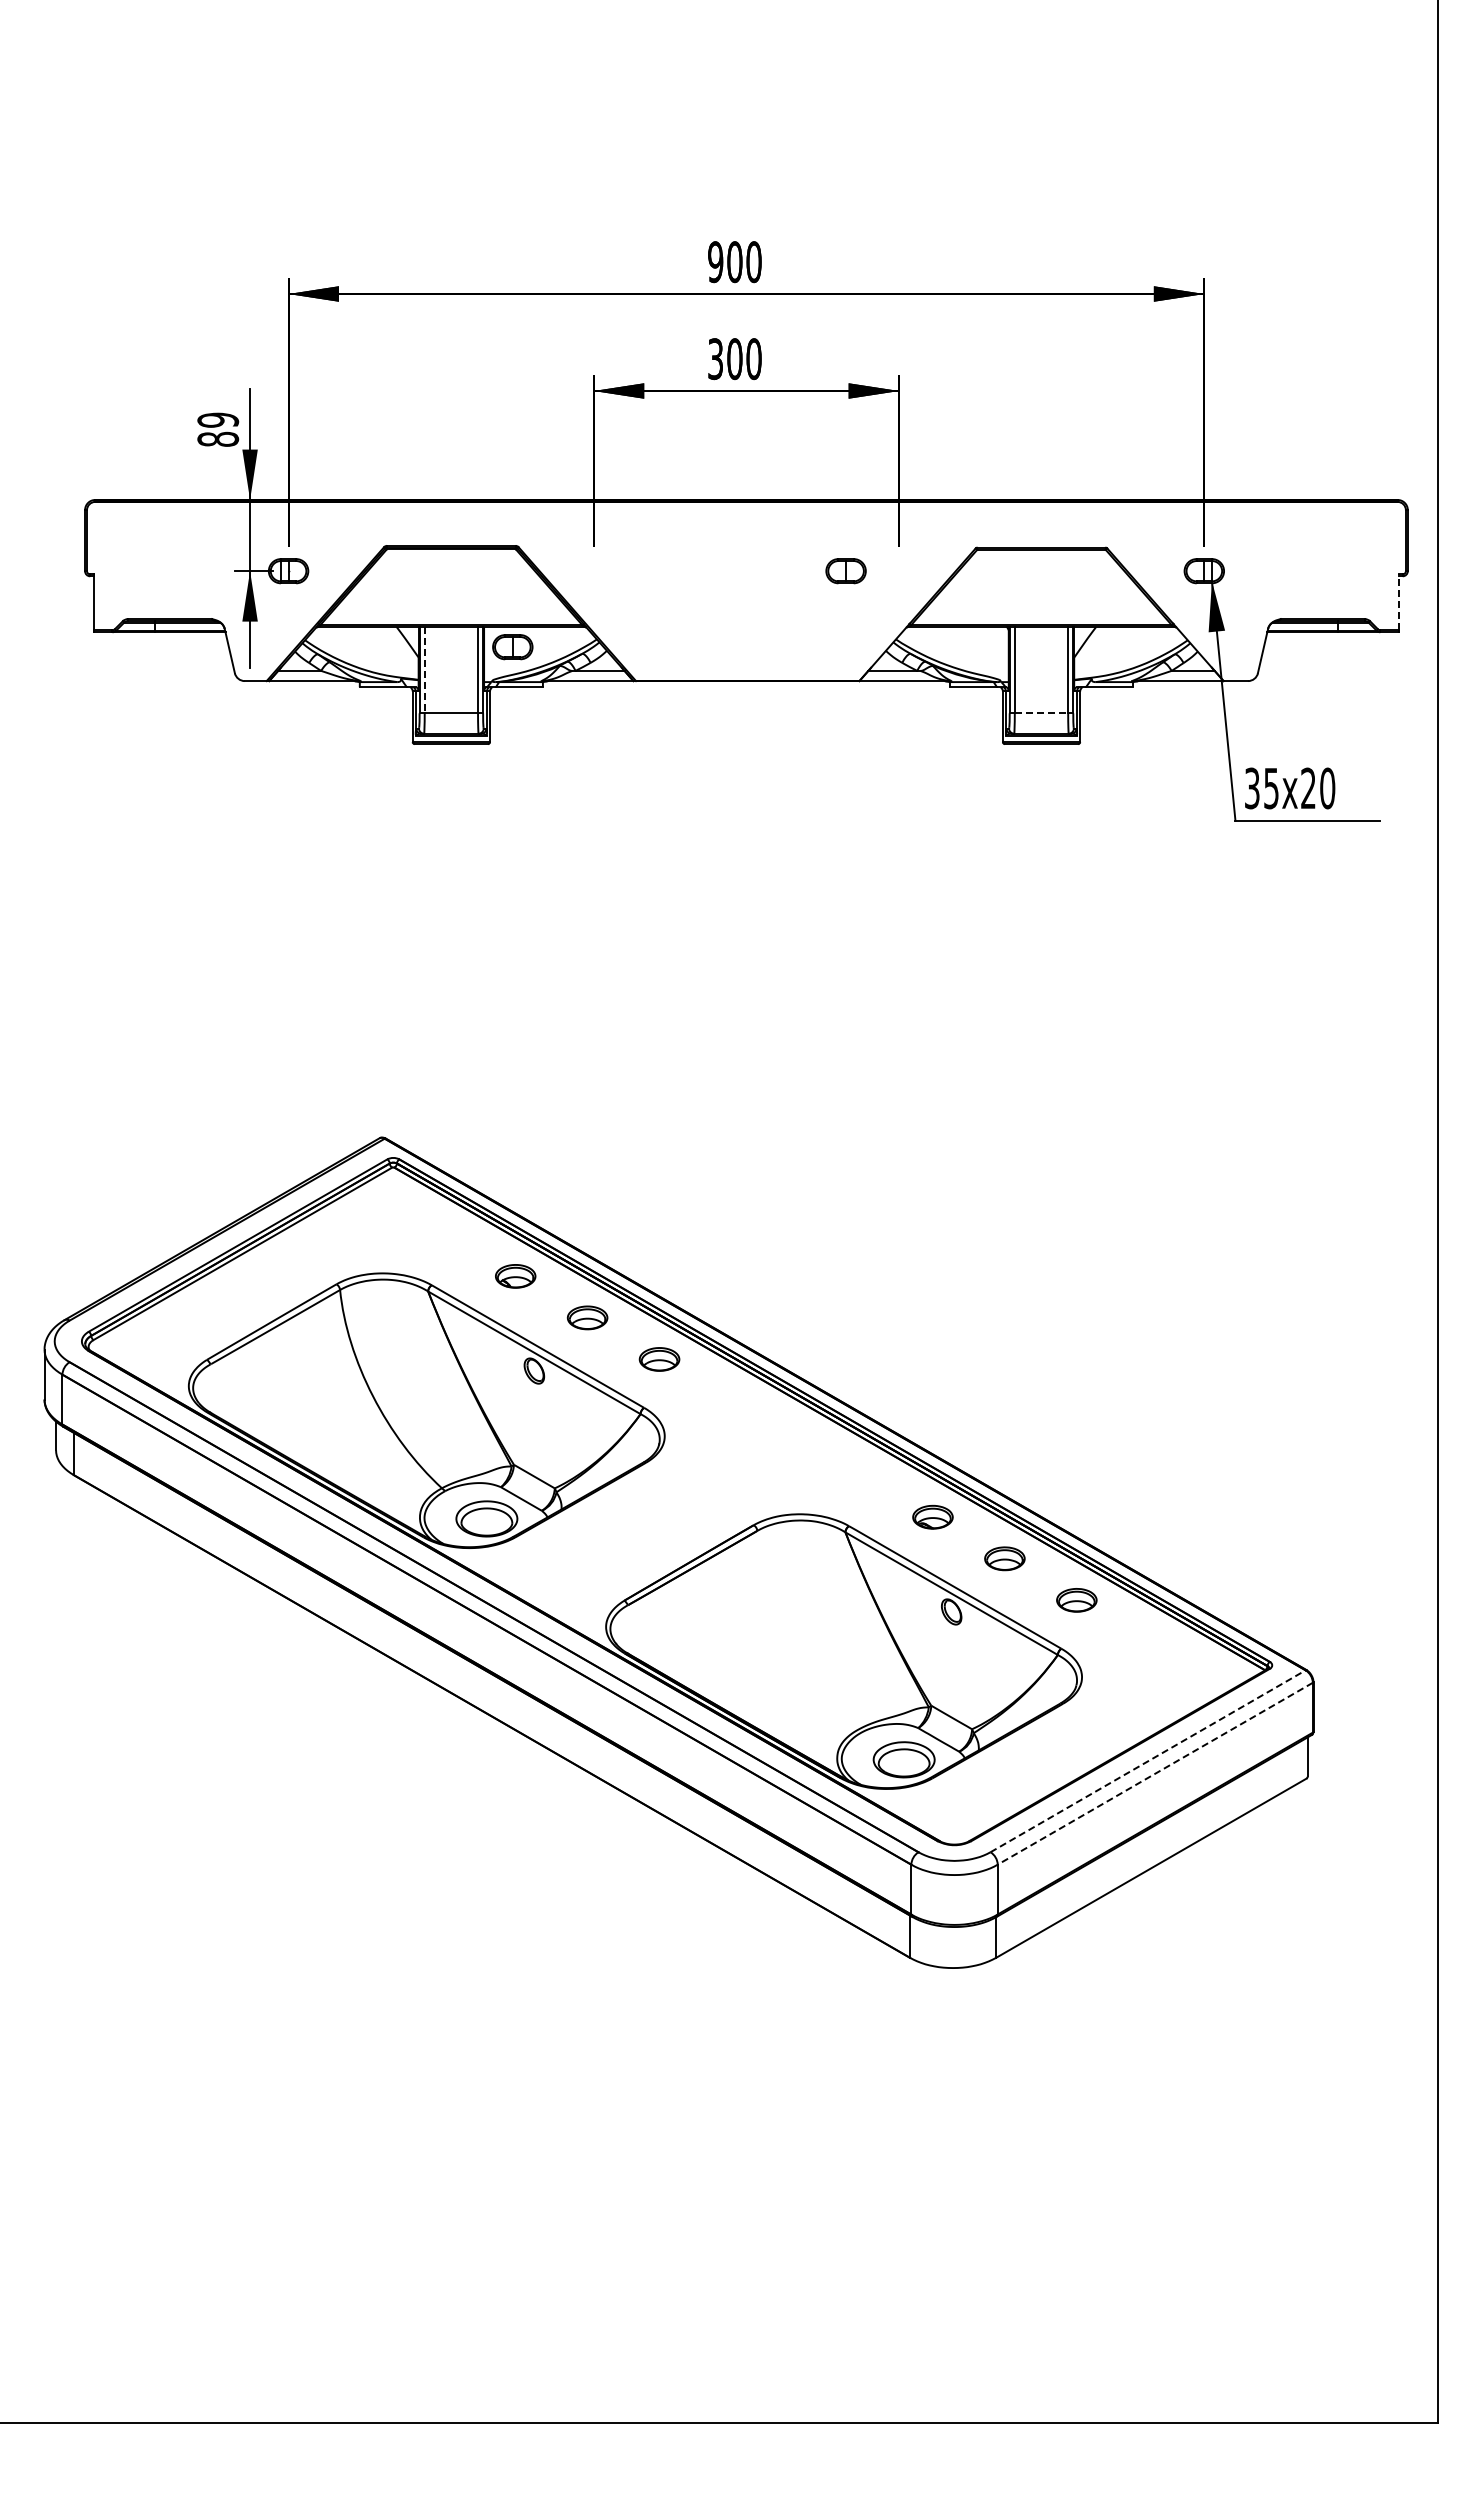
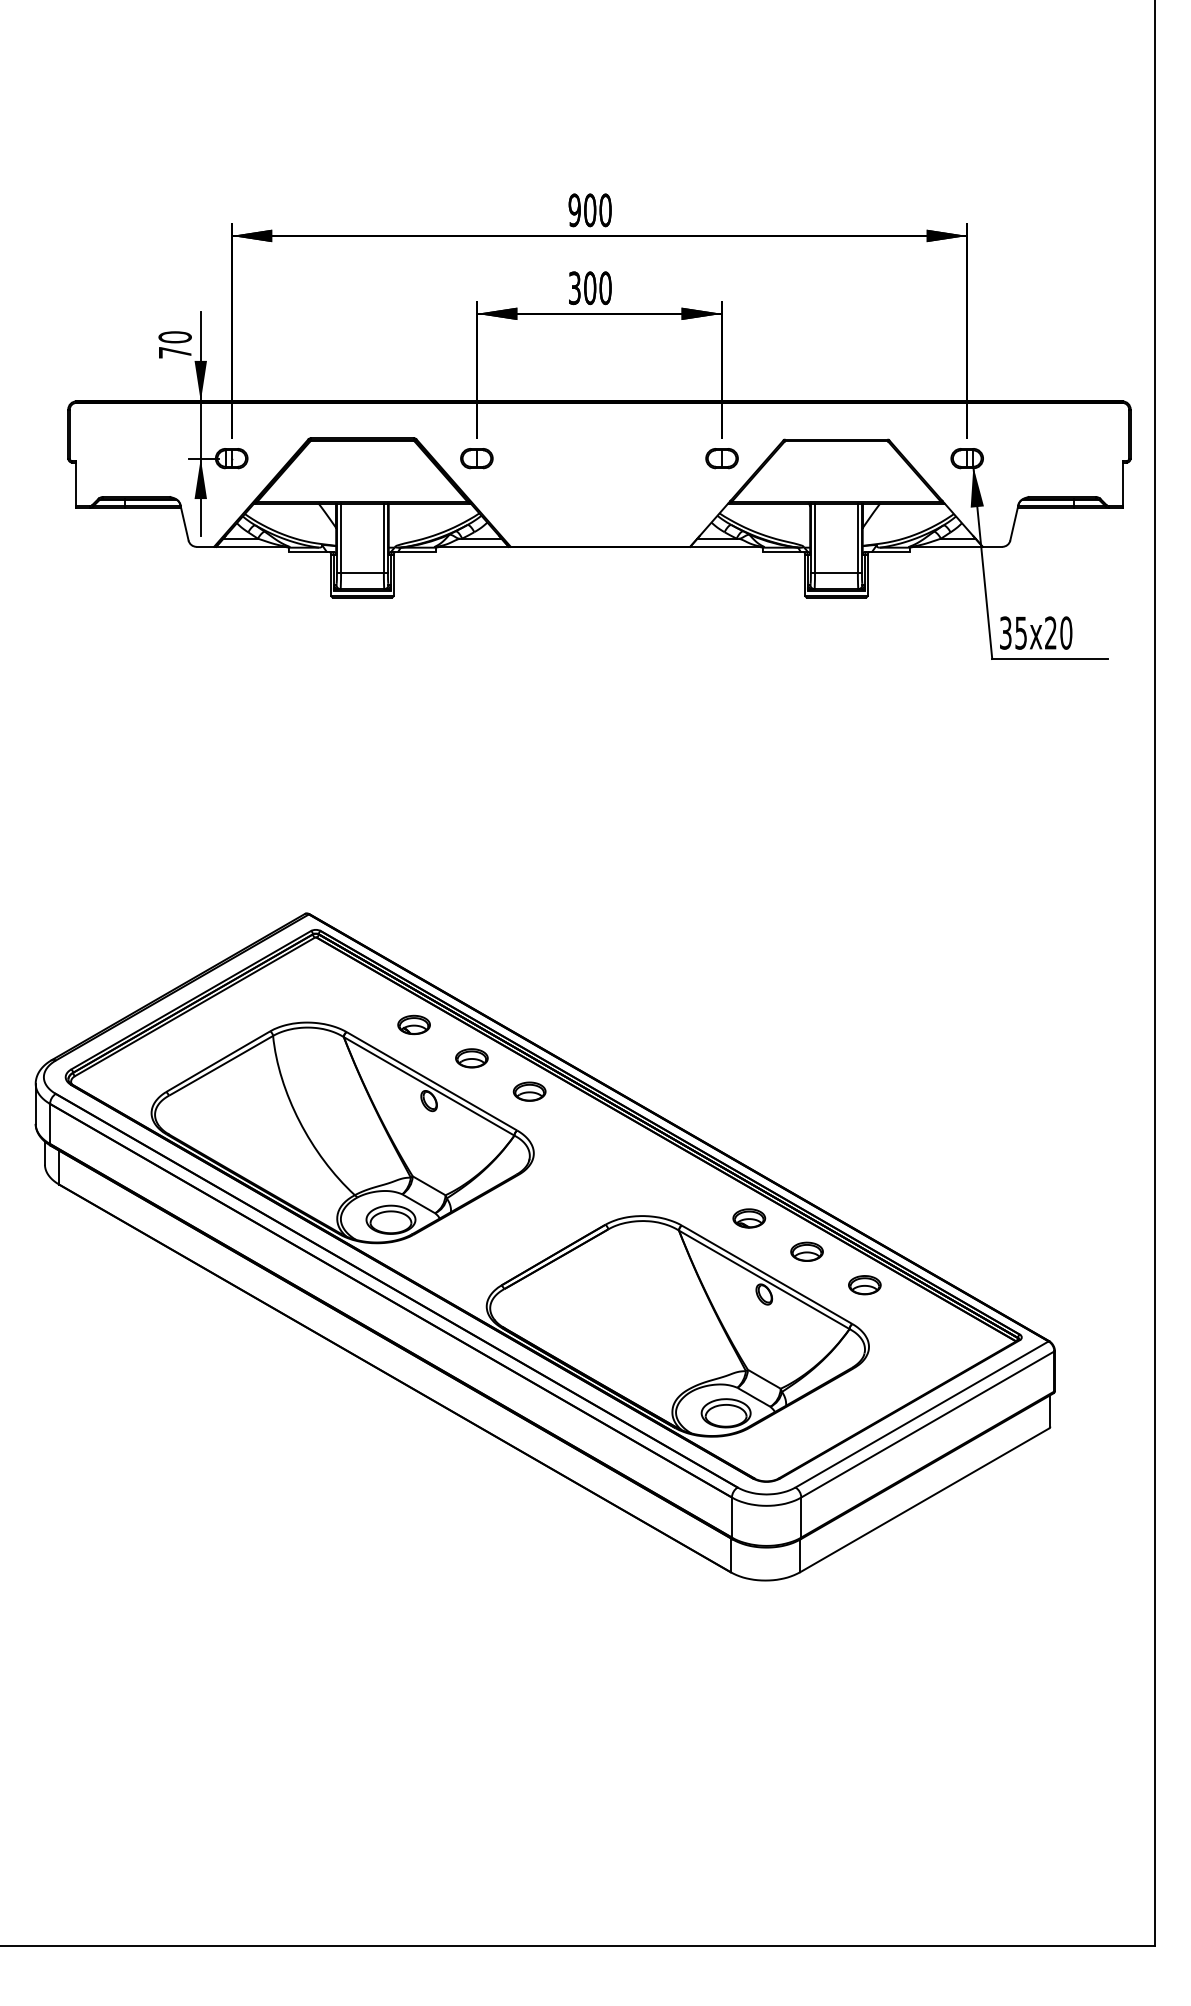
text: (218, 429) -> (175, 344), 89 -> 70
part: (845, 571) -> (721, 458), moved
line: (1398, 602) -> (1123, 483), dashed -> solid
part: (512, 647) -> (476, 458), moved
line: (424, 670) -> (340, 538), dashed -> solid
line: (1041, 713) -> (836, 572), dashed -> solid
line: (1148, 1761) -> (922, 1414), dashed -> solid
line: (1155, 1773) -> (928, 1424), dashed -> solid

